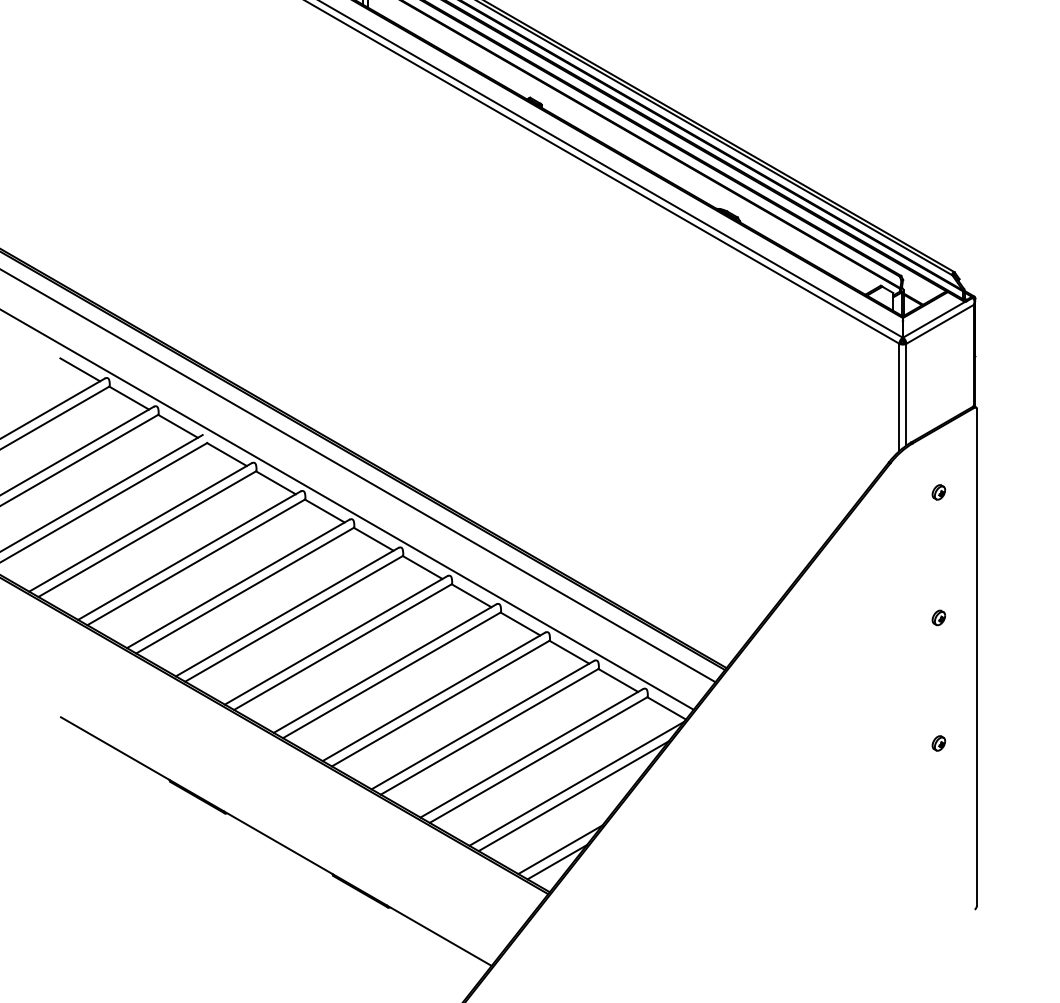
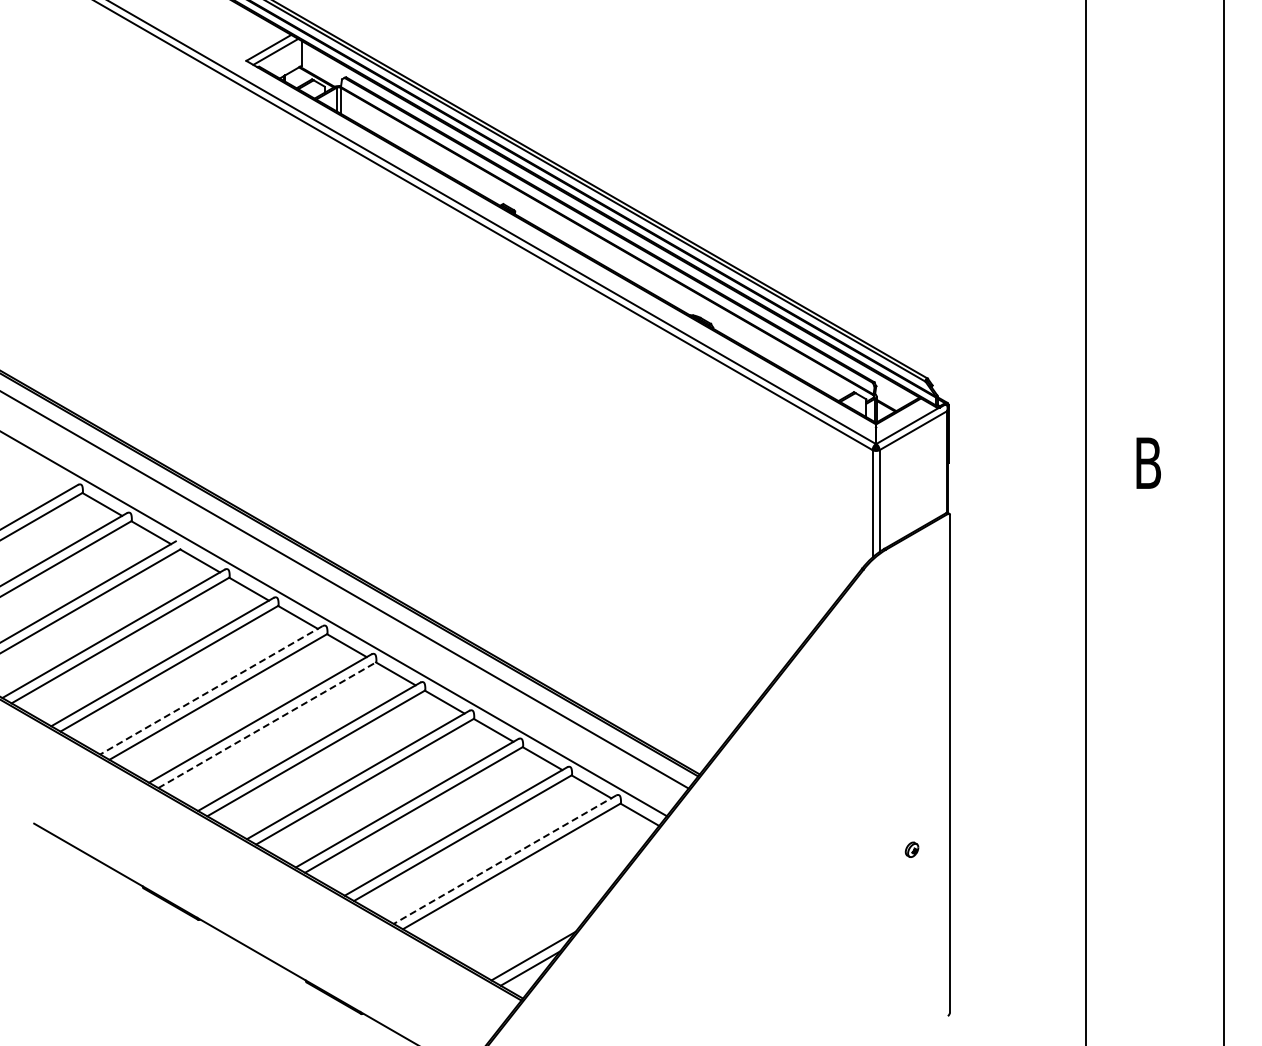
line: (80, 369) -> (53, 475), removed
part: (938, 492) -> (911, 598), removed
line: (237, 584) -> (210, 690), solid -> dashed
part: (938, 618) -> (911, 724), removed
line: (294, 619) -> (267, 725), solid -> dashed
line: (531, 753) -> (504, 859), solid -> dashed
line: (576, 784) -> (549, 890), removed
line: (573, 796) -> (546, 902), removed

